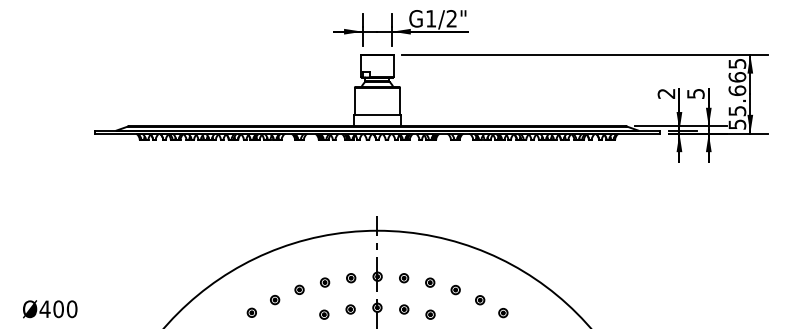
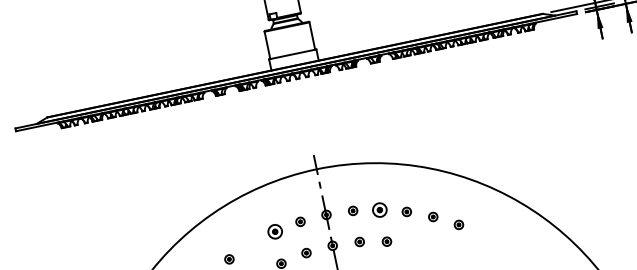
part: (325, 282) -> (275, 231), size x1.6
part: (430, 282) -> (380, 209), size x1.6
part: (299, 289) -> (251, 243), removed

